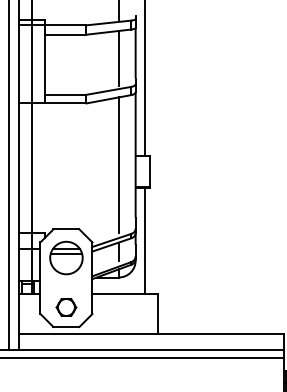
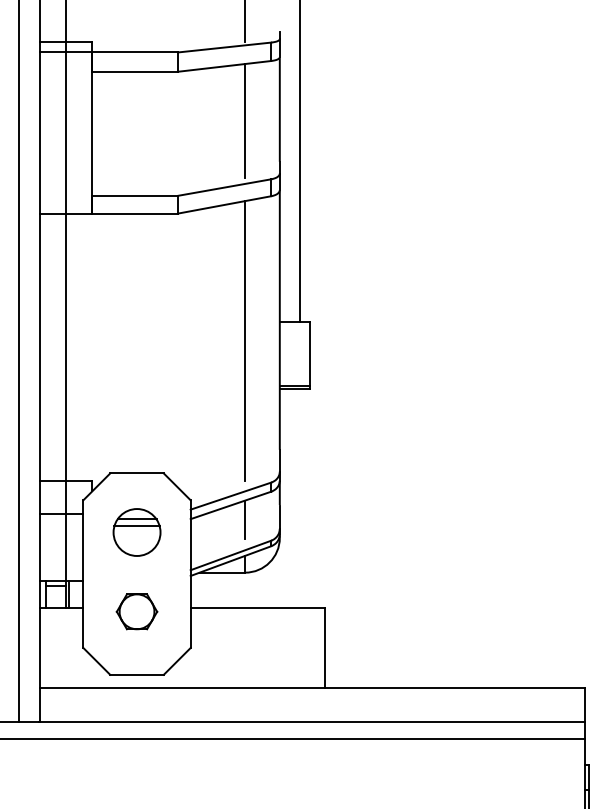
line: (145, 241) -> (300, 498), removed
part: (66, 257) -> (137, 531), size x0.7
part: (66, 307) -> (137, 611), moved

